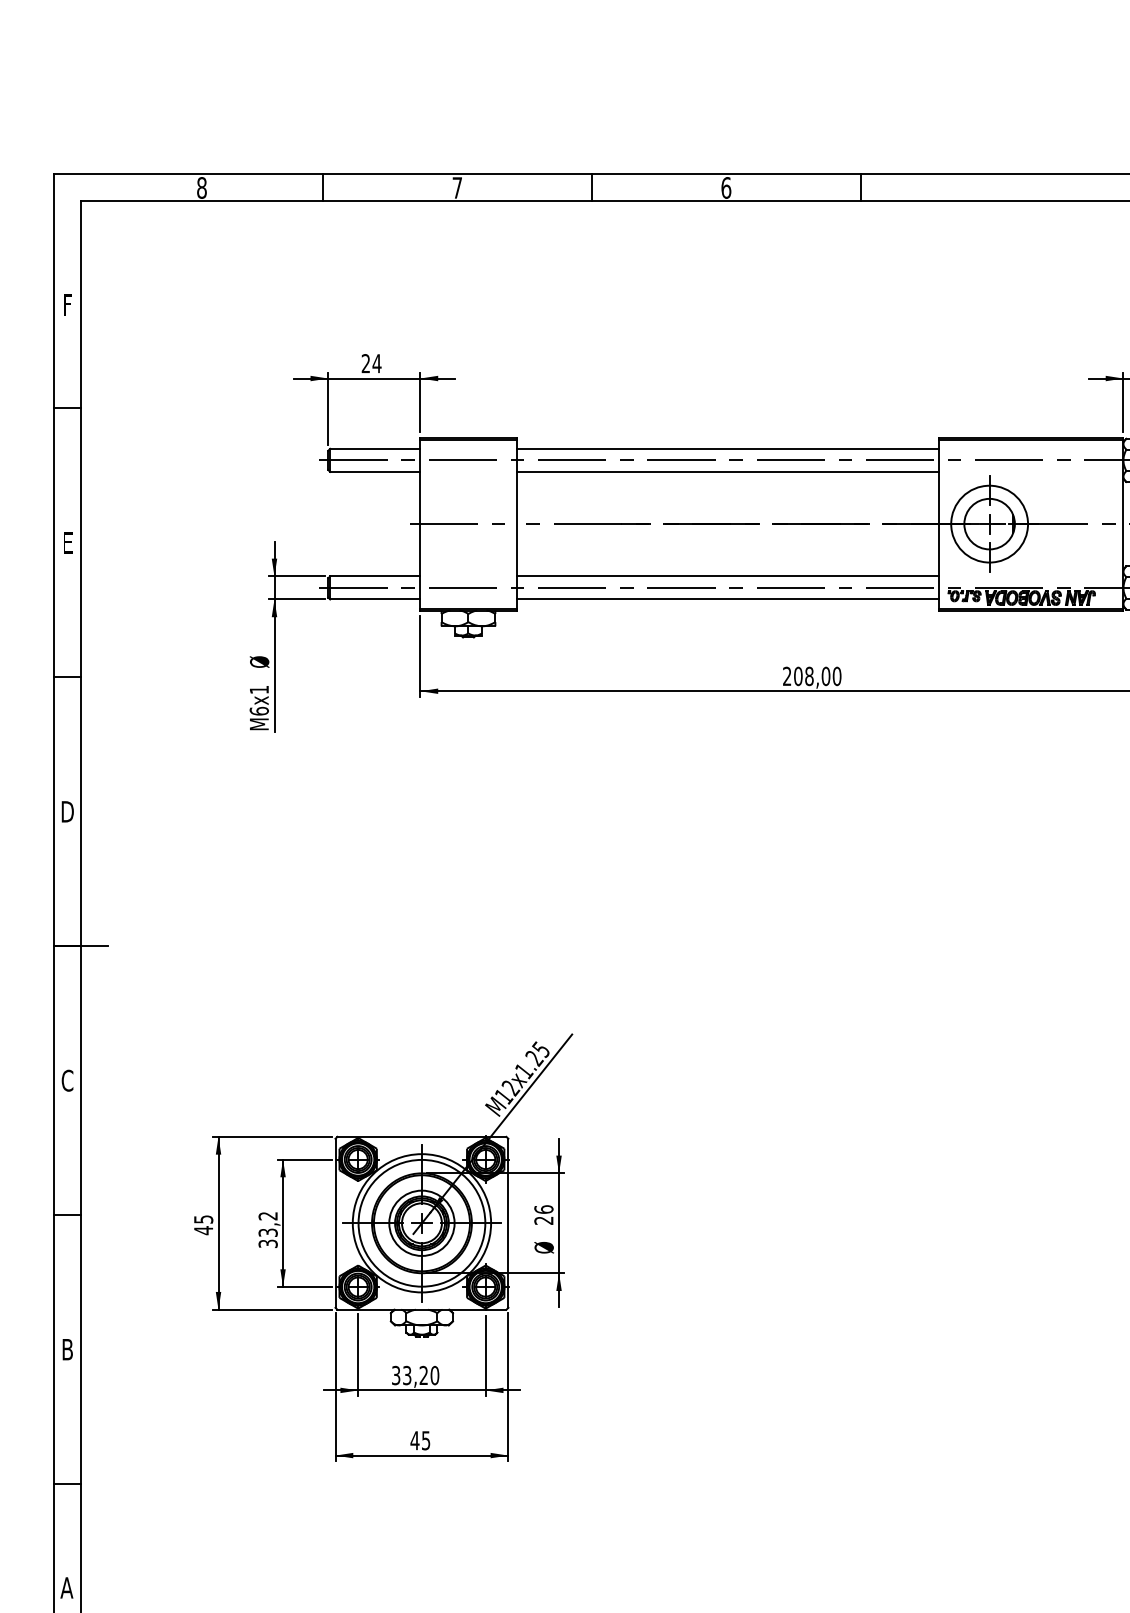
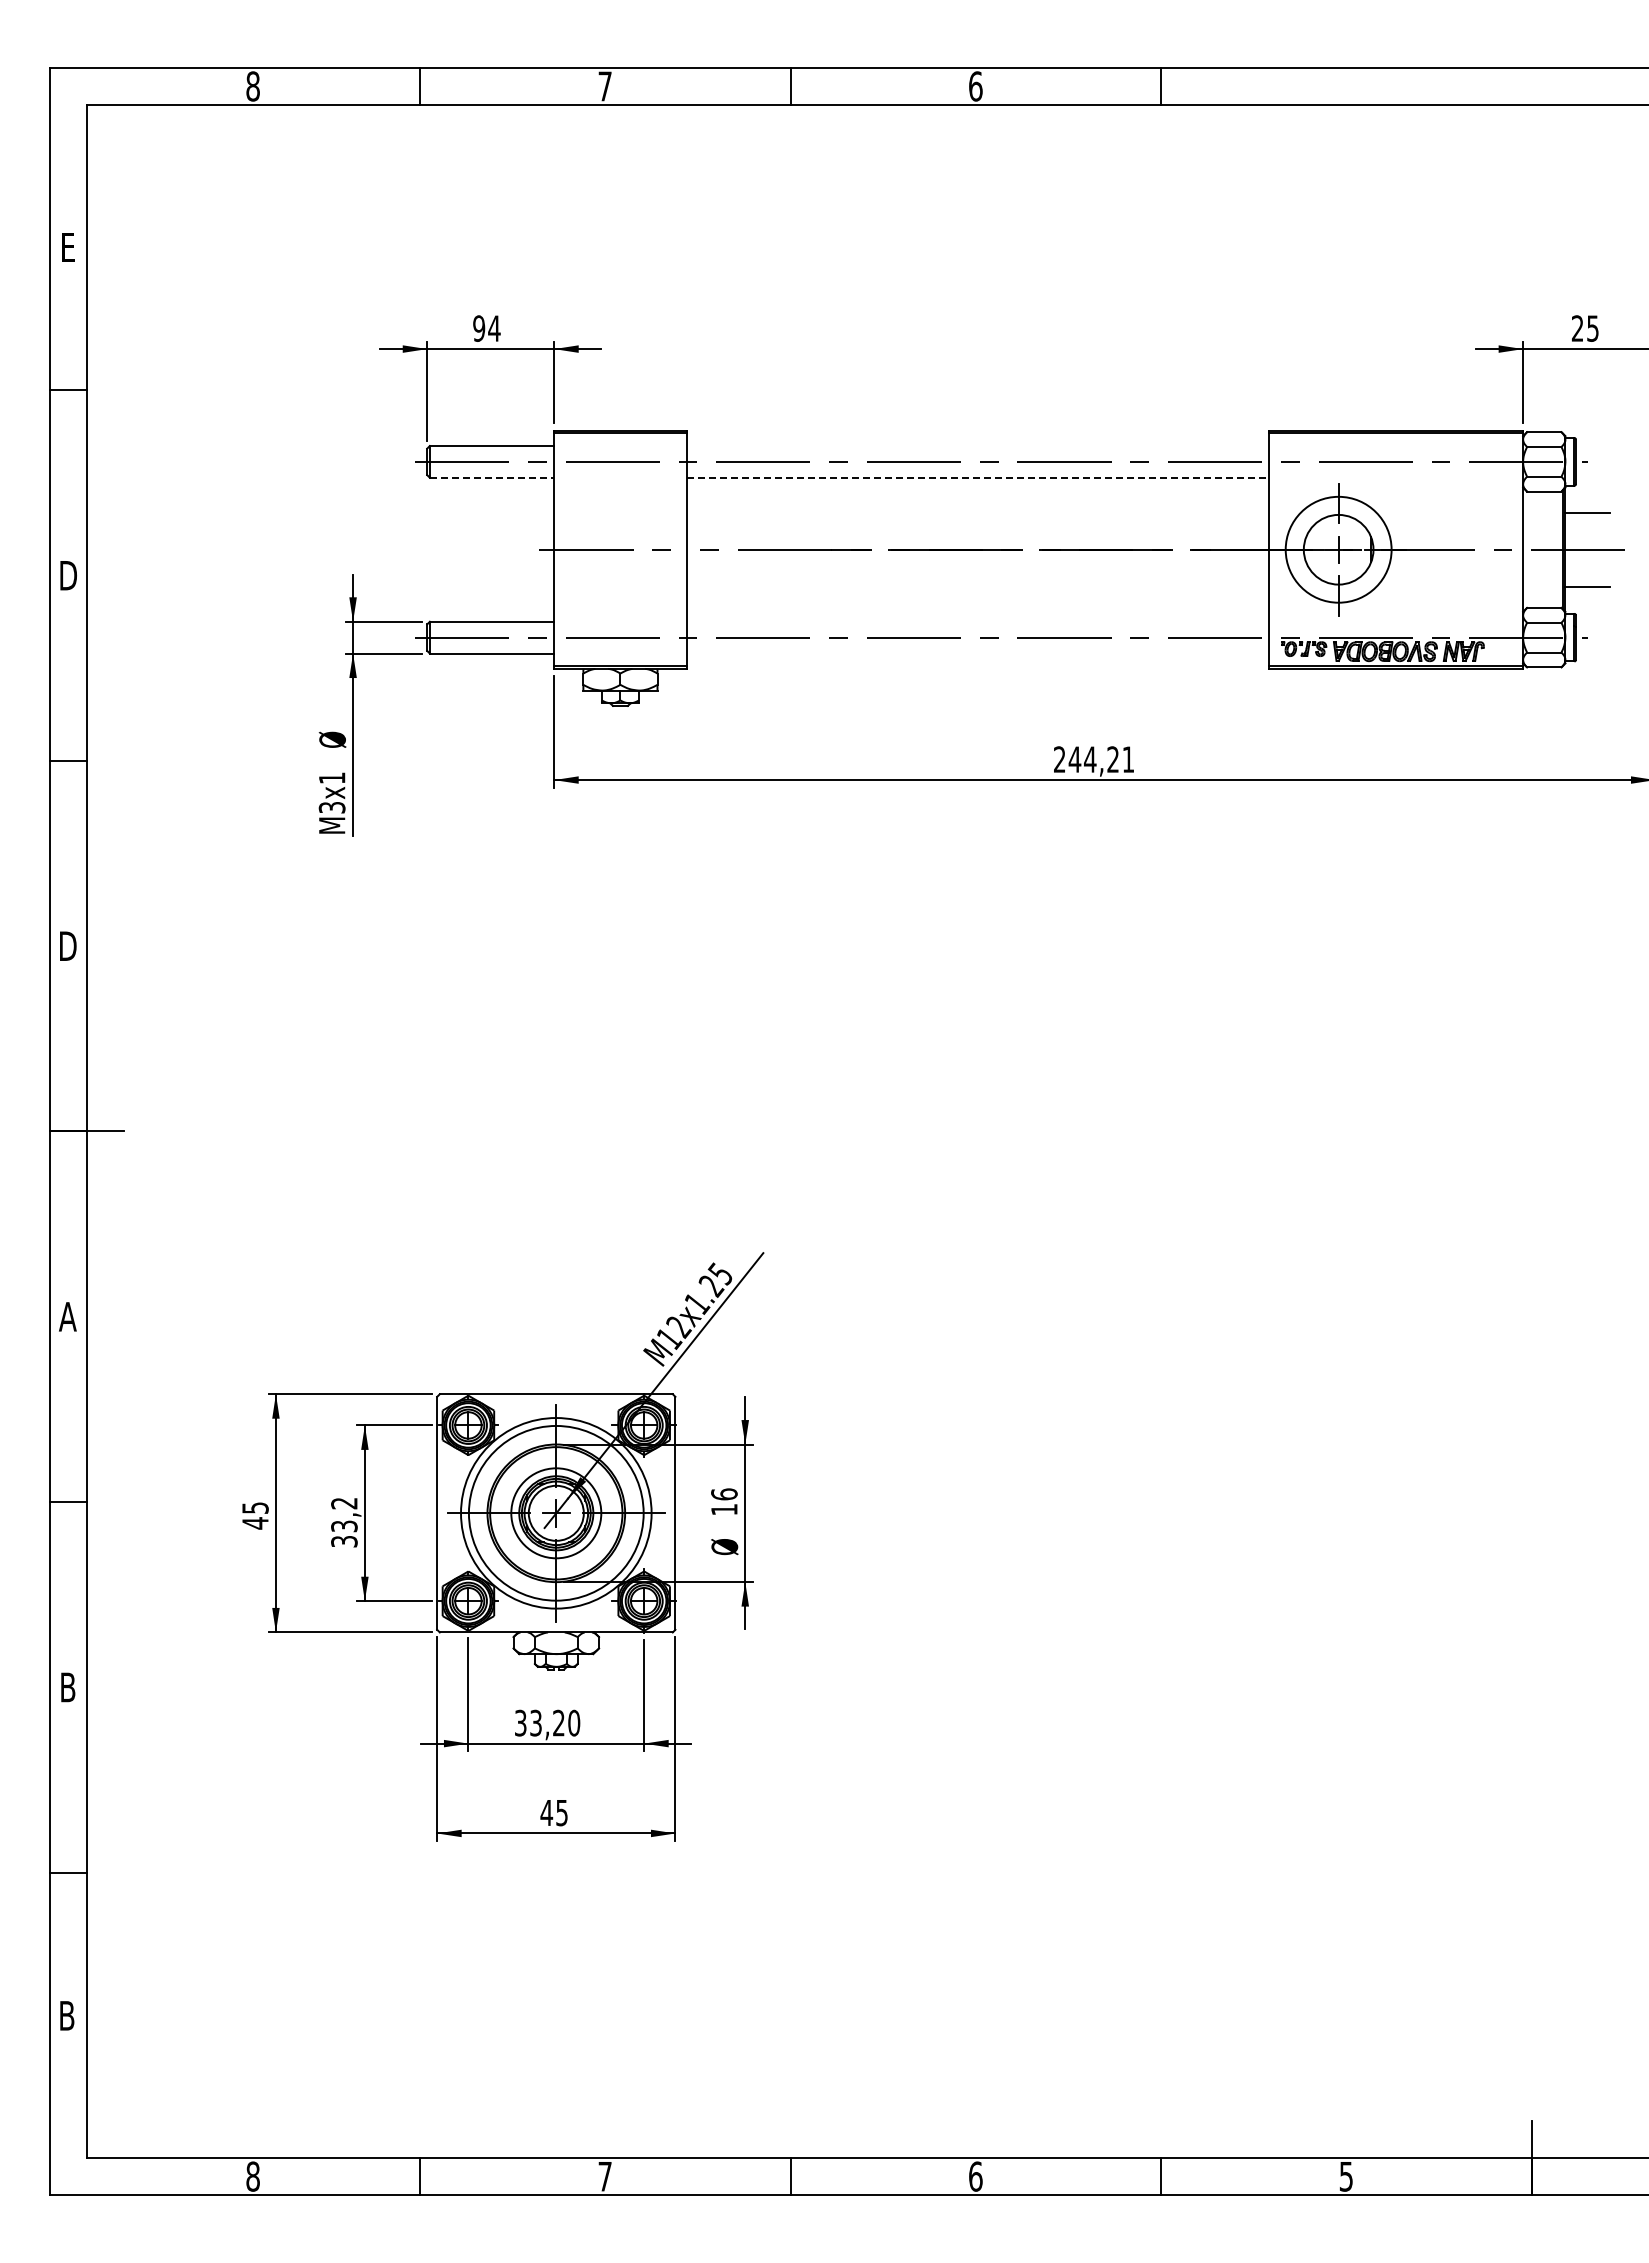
text: (68, 304) -> (68, 247), F -> E
text: (366, 363) -> (479, 328), 24 -> 94
line: (727, 449) -> (977, 446), removed
line: (375, 471) -> (492, 477), solid -> dashed
line: (728, 471) -> (978, 477), solid -> dashed
text: (68, 542) -> (68, 575), E -> D
line: (727, 576) -> (977, 621), removed
line: (727, 599) -> (977, 653), removed
text: (817, 676) -> (1101, 759), 208,00 -> 244,21
text: (258, 711) -> (331, 807), M6x1 -> M3x1
text: (67, 1080) -> (67, 1316), C -> A
text: (543, 1220) -> (724, 1509), 26 -> 16
text: (66, 1587) -> (66, 2015), A -> B

